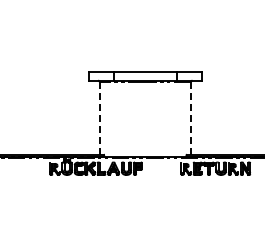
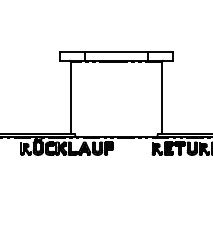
line: (191, 117) -> (162, 97), dashed -> solid
line: (99, 118) -> (70, 98), dashed -> solid

